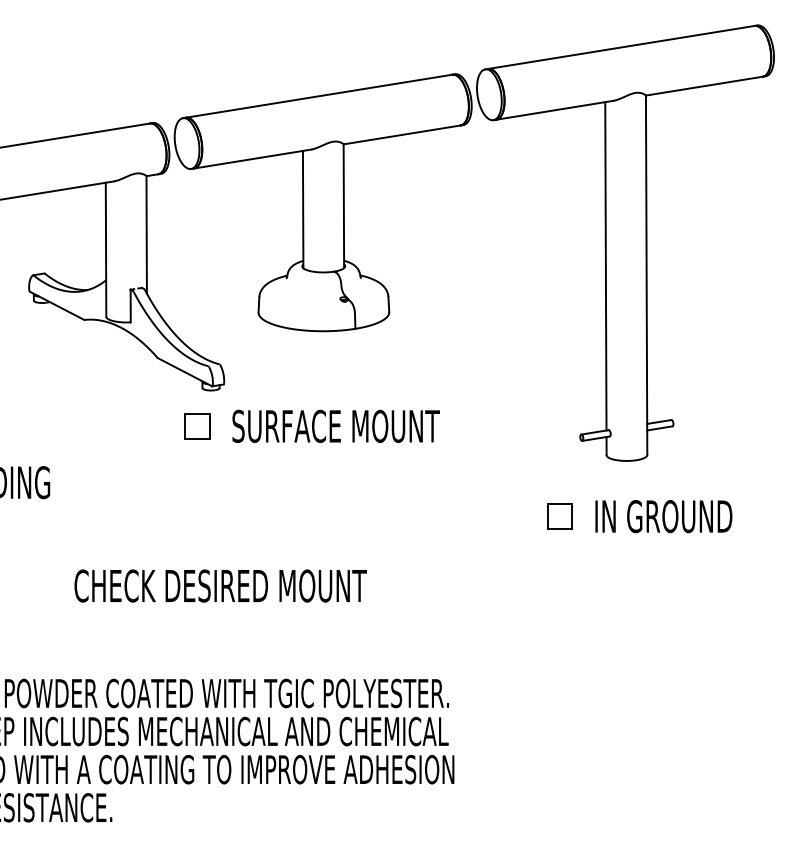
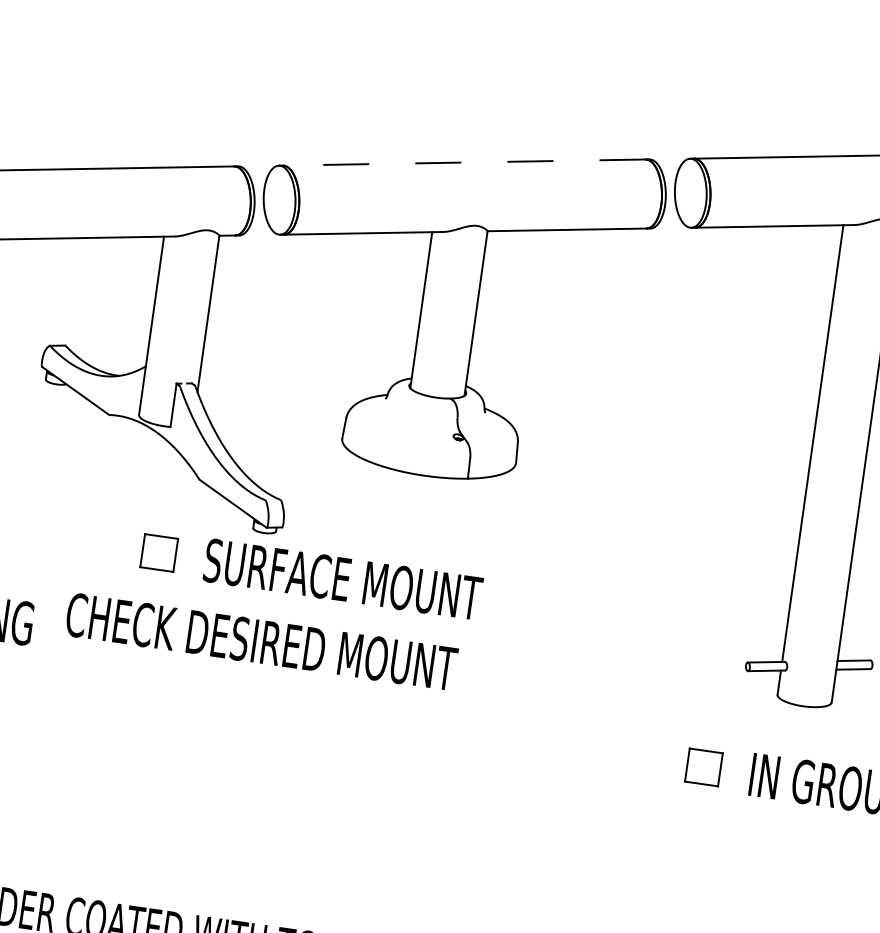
line: (318, 96) -> (463, 162), solid -> dashed
part: (311, 425) -> (310, 573), moved
text: (220, 585) -> (261, 641), moved

